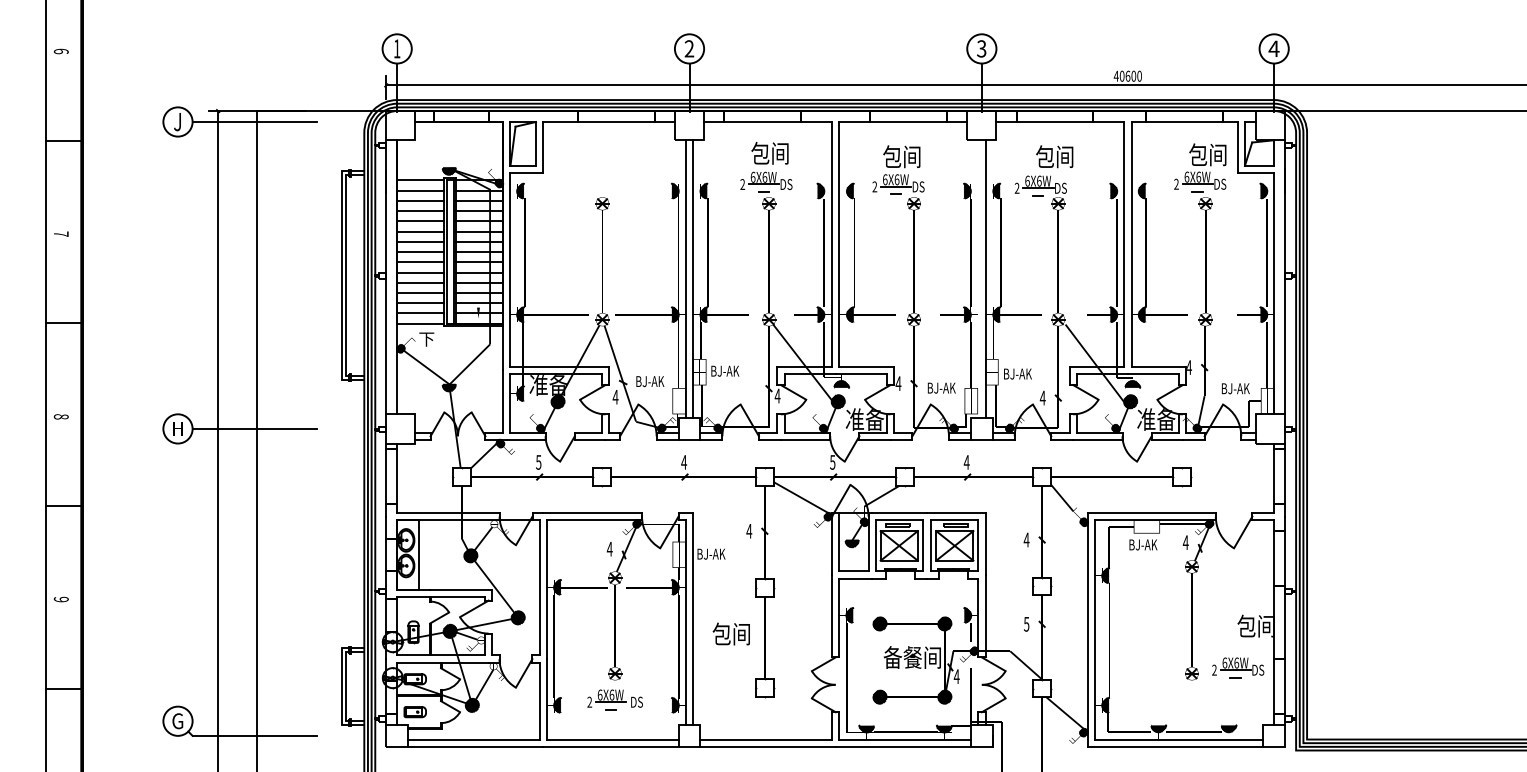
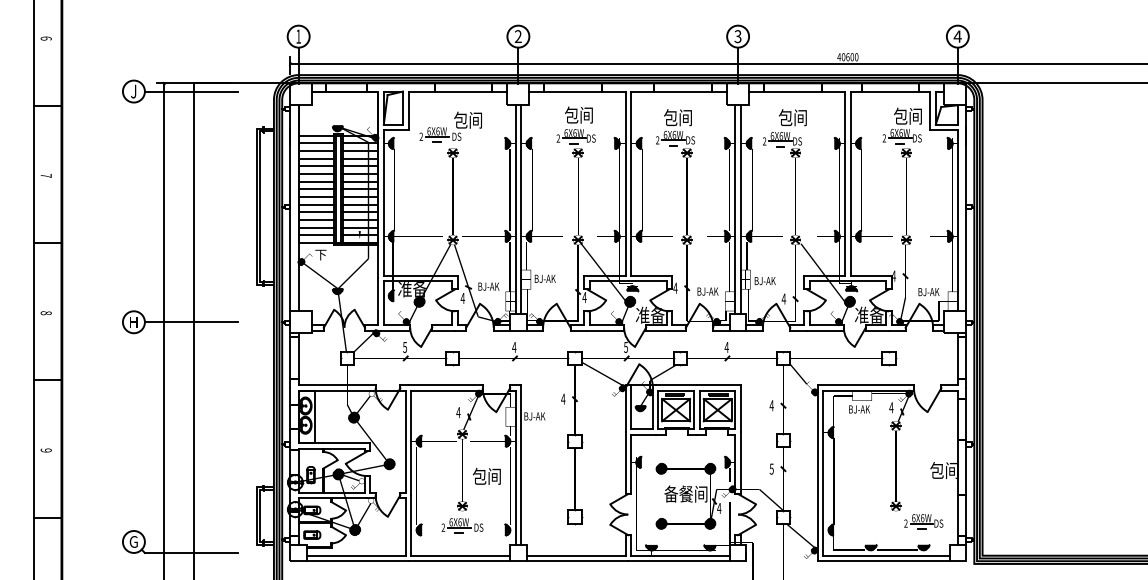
part: (599, 168) -> (450, 126), added
line: (978, 278) -> (735, 209), added
text: (730, 634) -> (486, 476), moved
part: (1237, 667) -> (923, 521), moved

